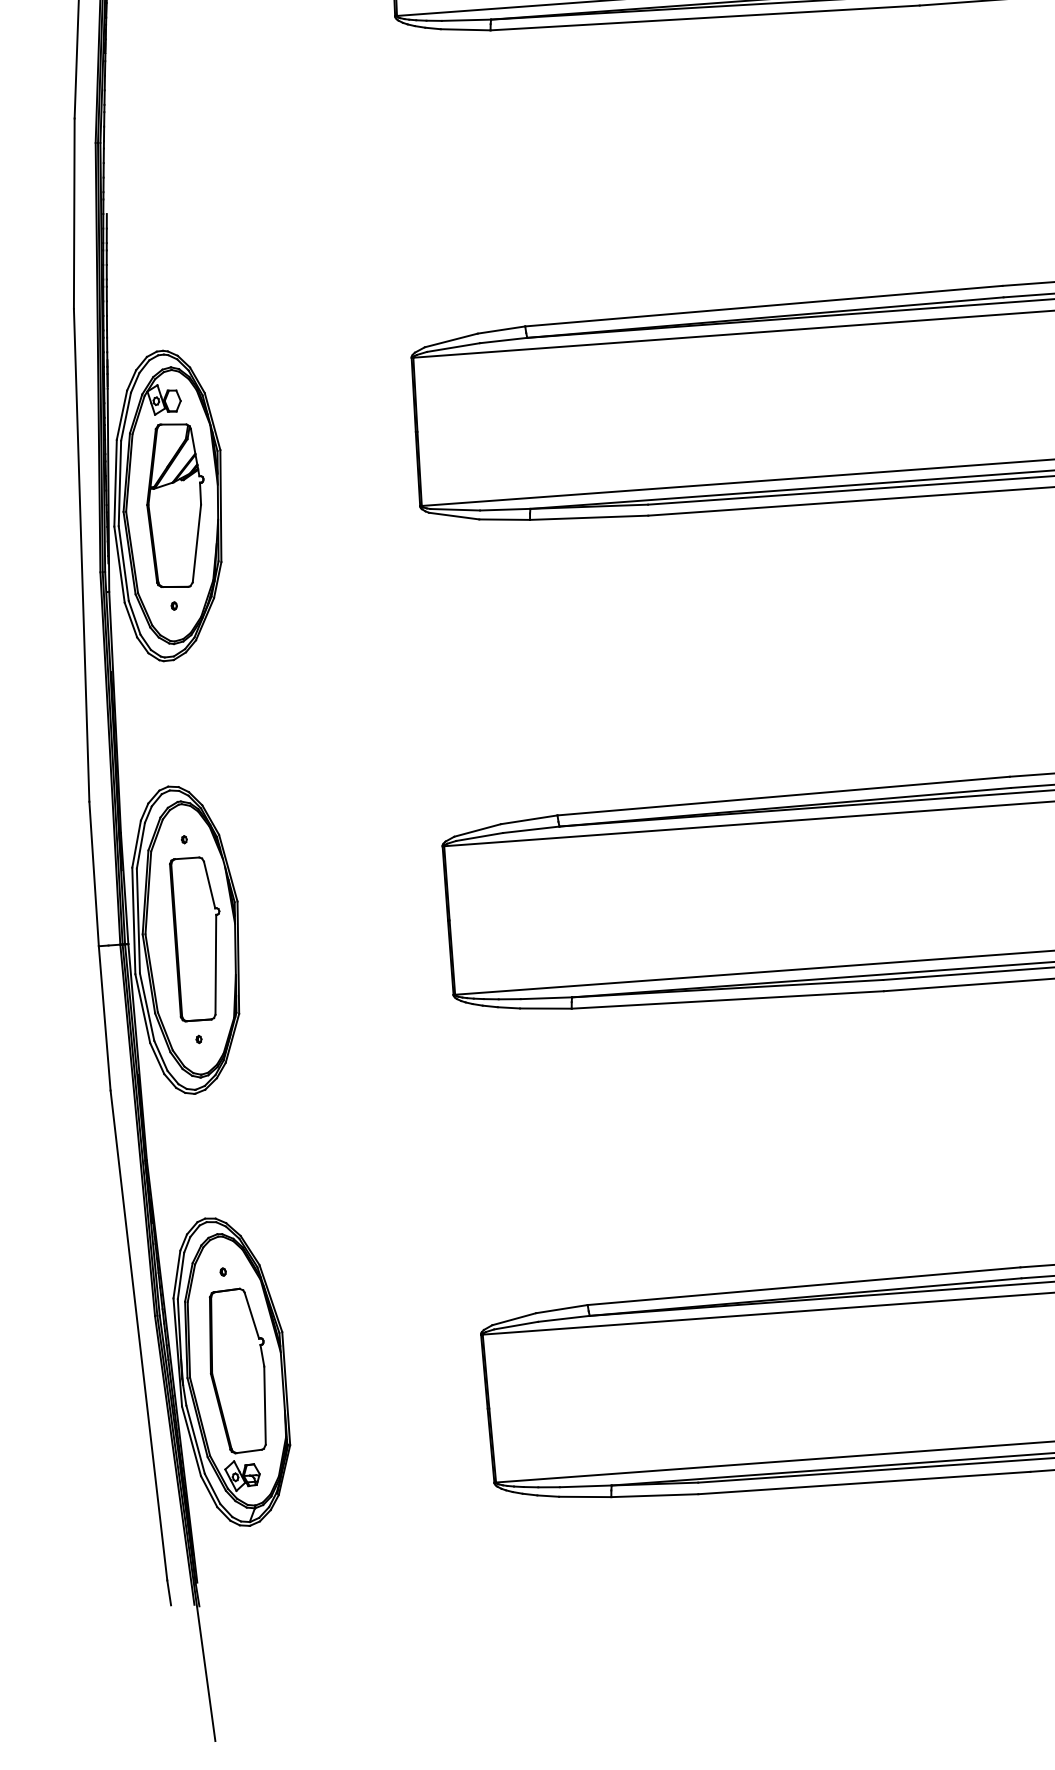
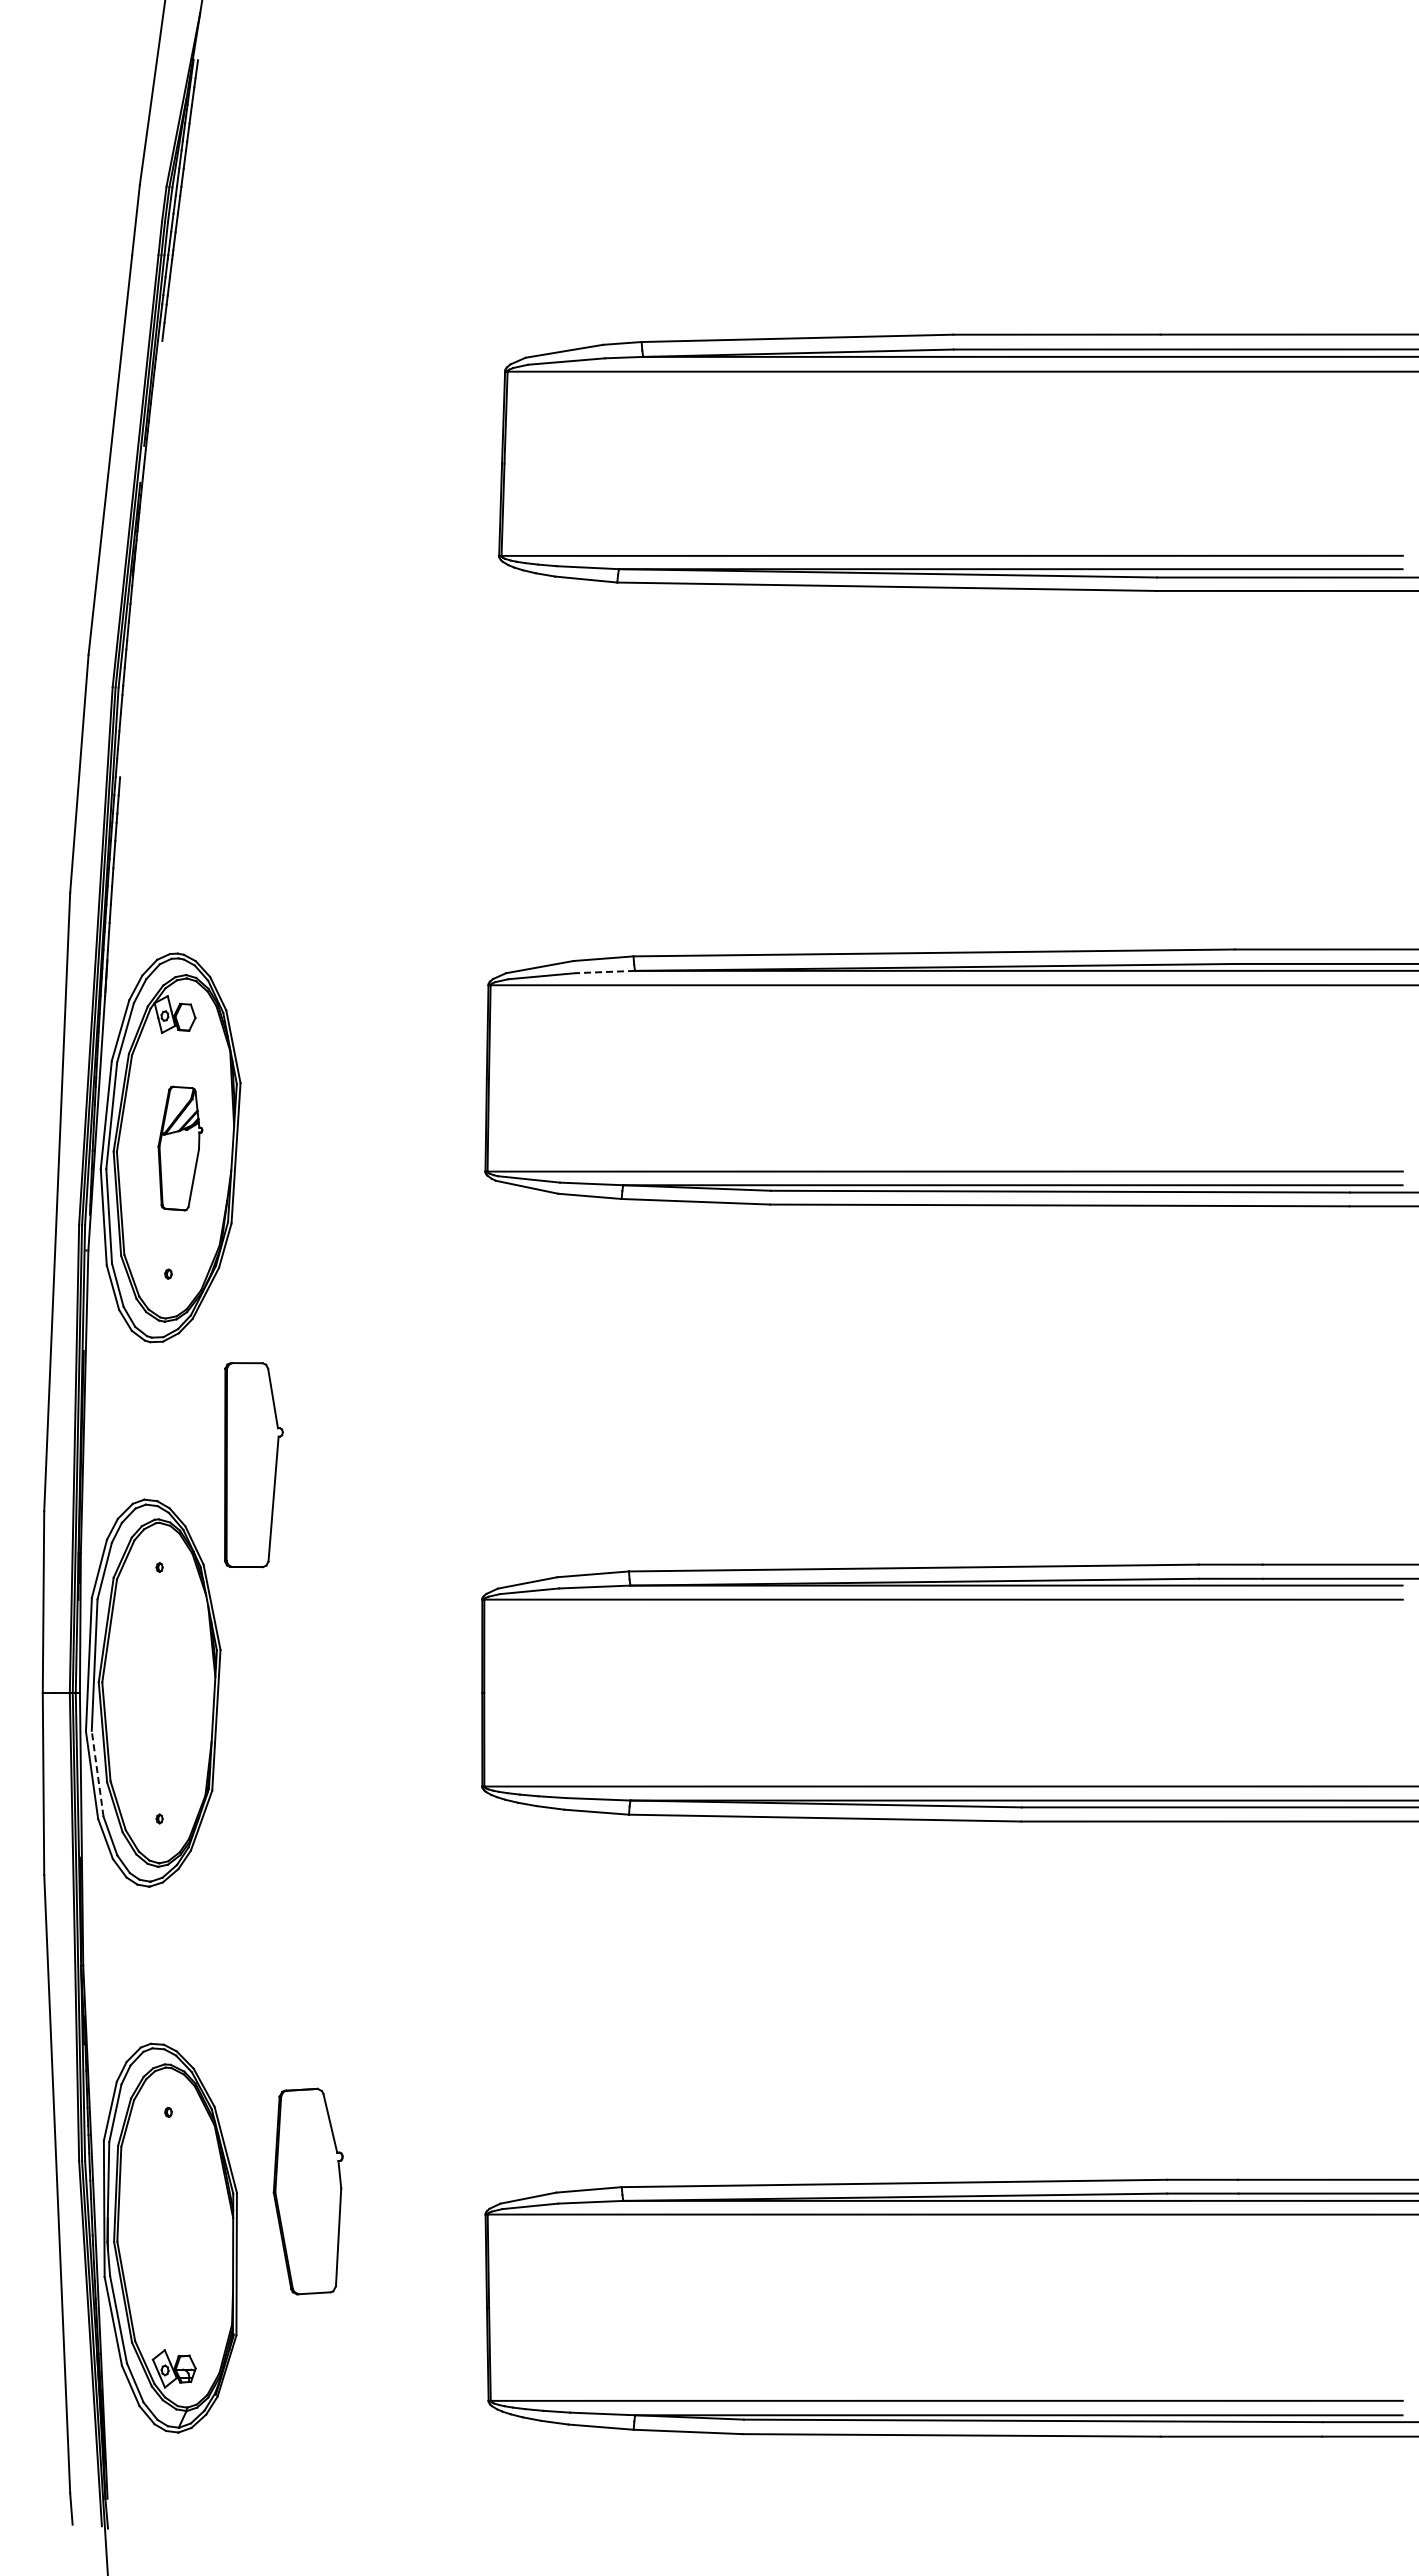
line: (503, 340) -> (605, 972), solid -> dashed
part: (176, 505) -> (180, 1148), size x0.6
part: (197, 939) -> (253, 1465), moved
line: (147, 1006) -> (97, 1773), solid -> dashed
part: (237, 1370) -> (307, 2191), moved

